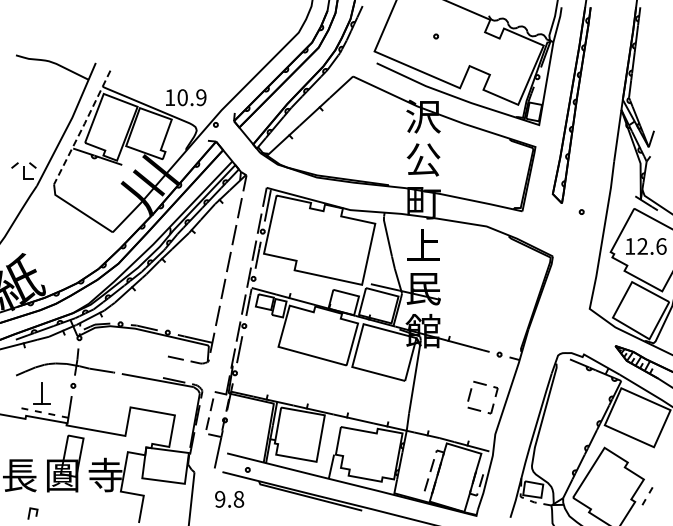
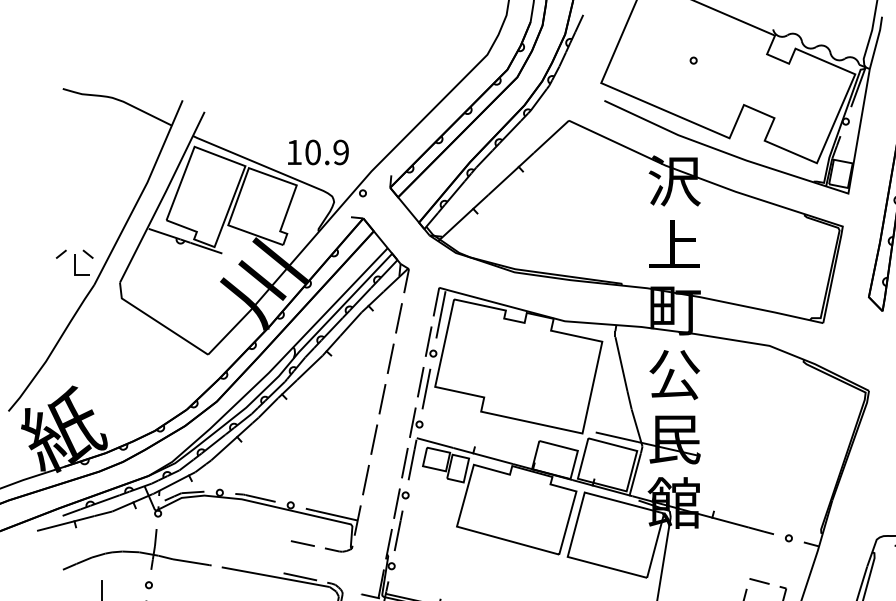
line: (82, 127) -> (162, 197), dashed -> solid
text: (423, 159) -> (674, 245), 公 -> 上
text: (423, 245) -> (674, 374), 上 -> 公

